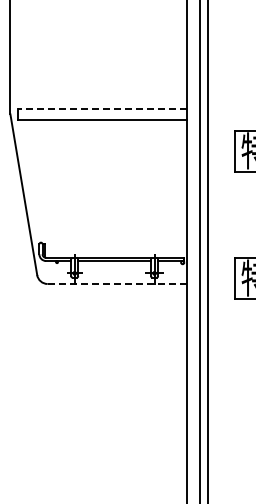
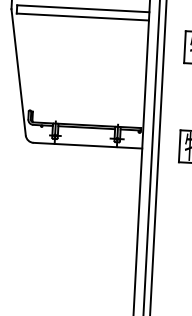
line: (102, 109) -> (83, 9), dashed -> solid
line: (117, 284) -> (87, 146), dashed -> solid

